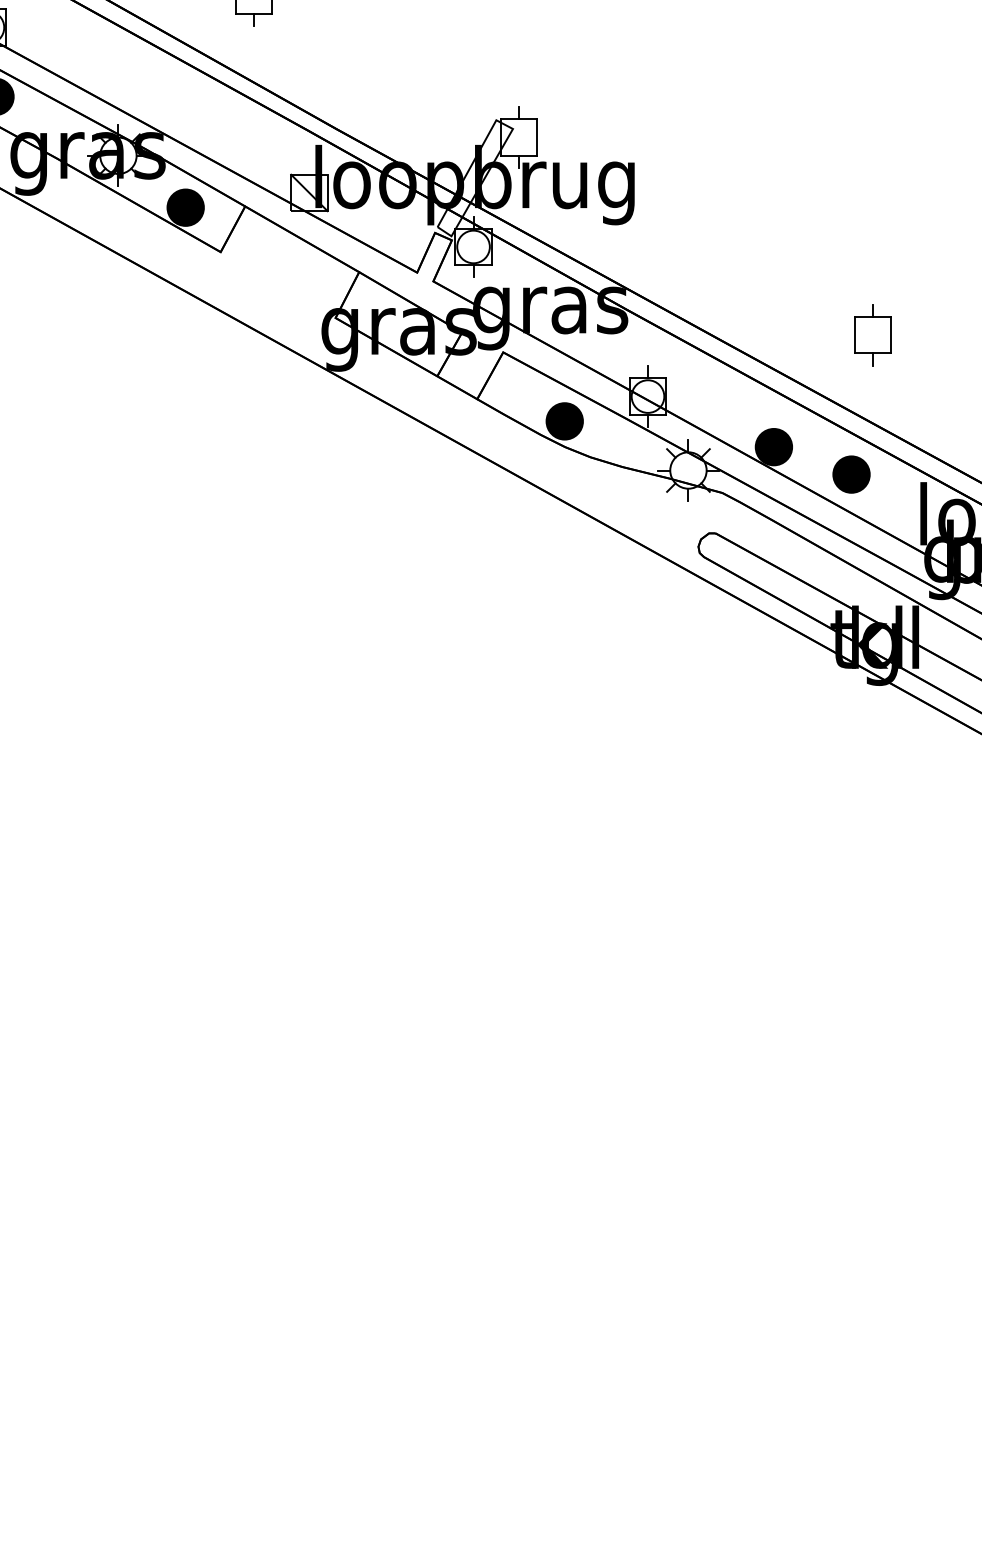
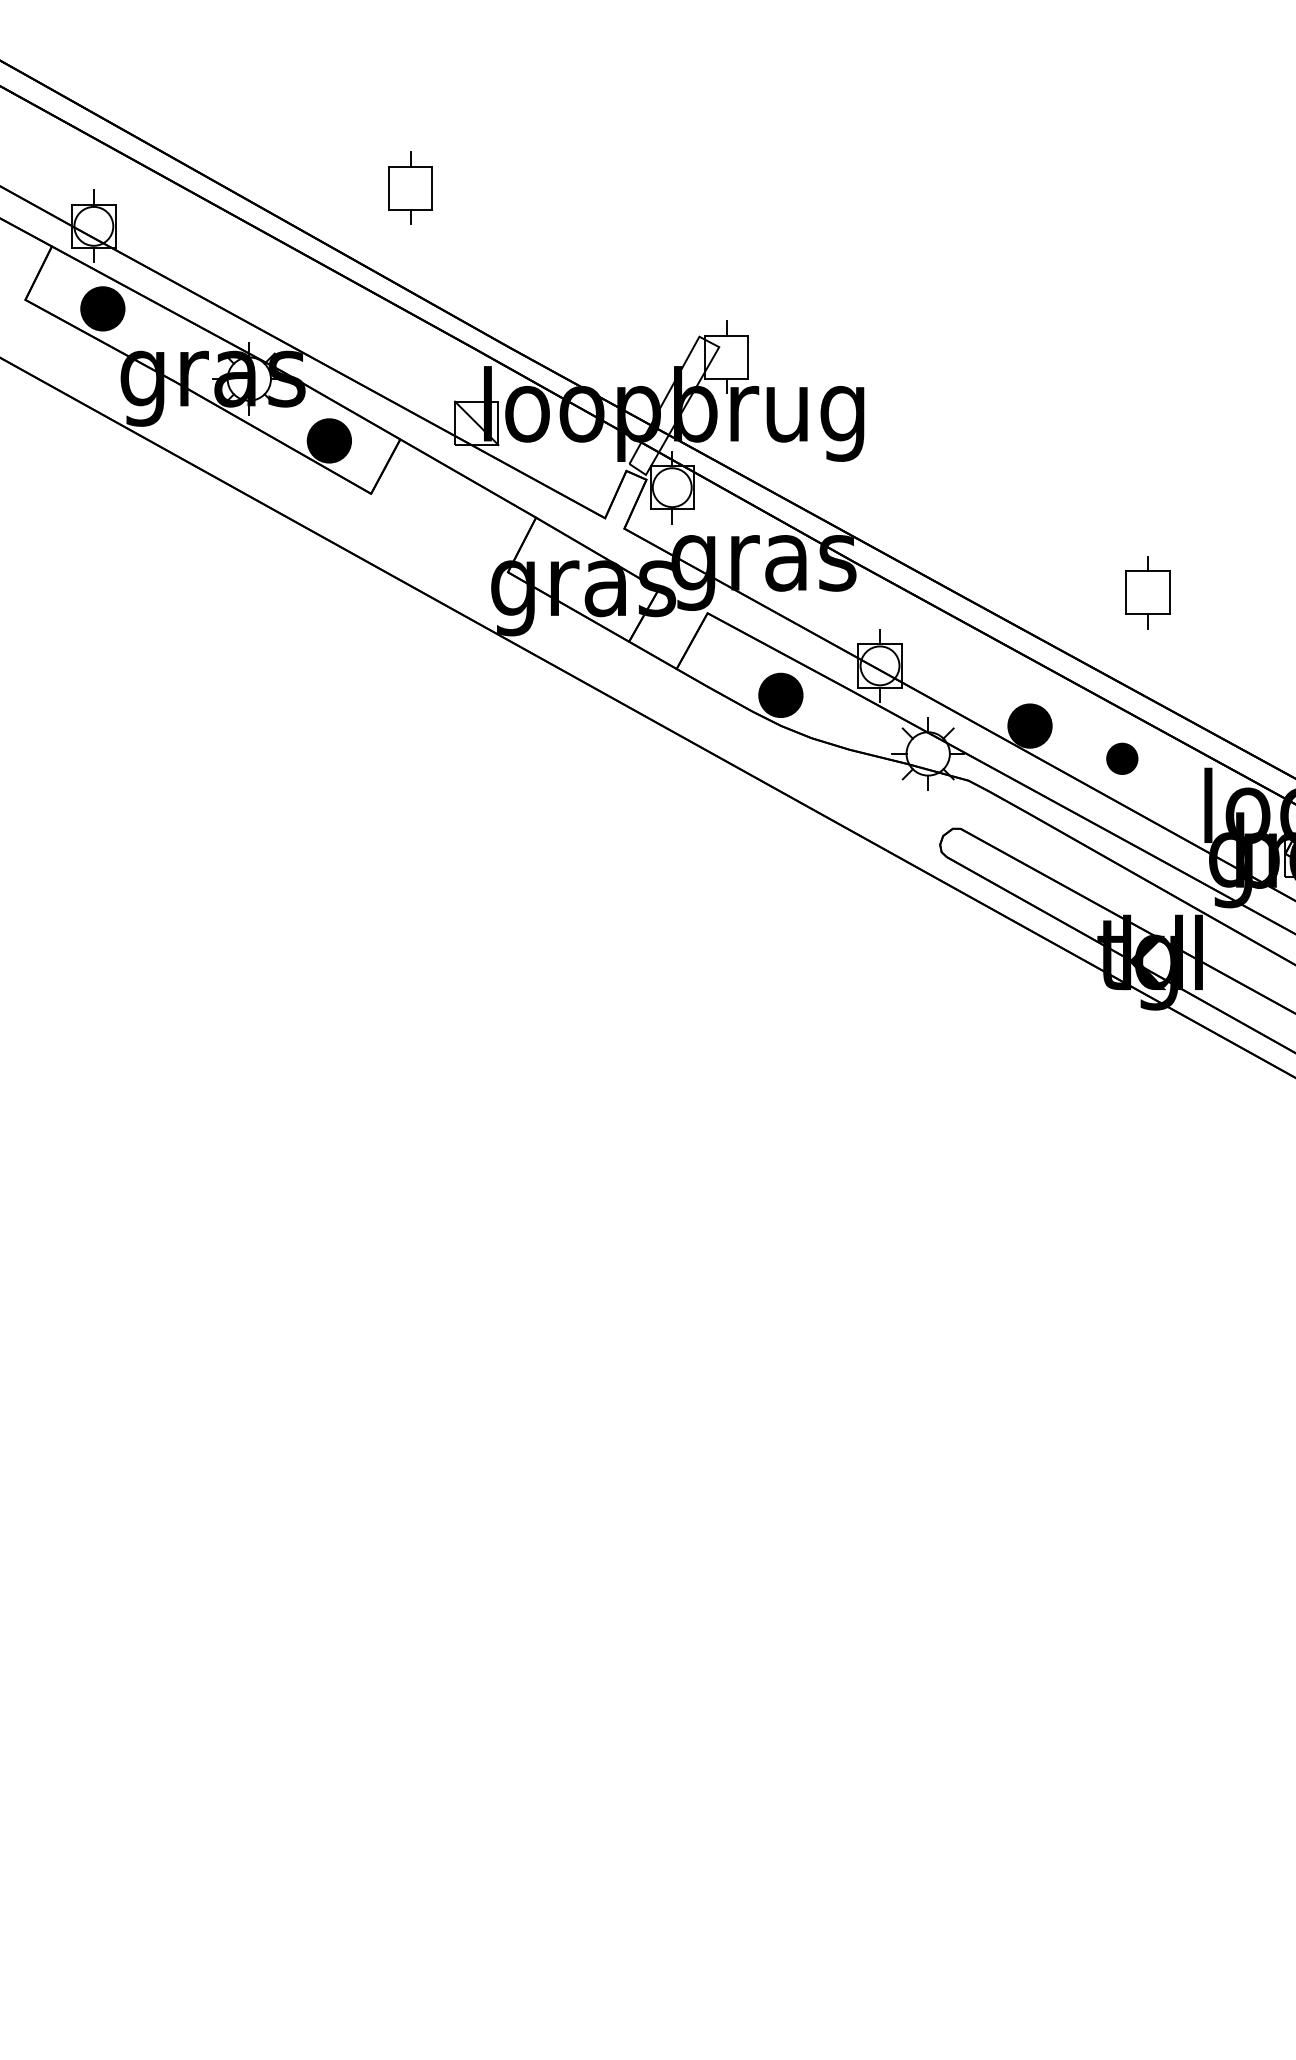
part: (850, 474) -> (1121, 758), size x0.7

